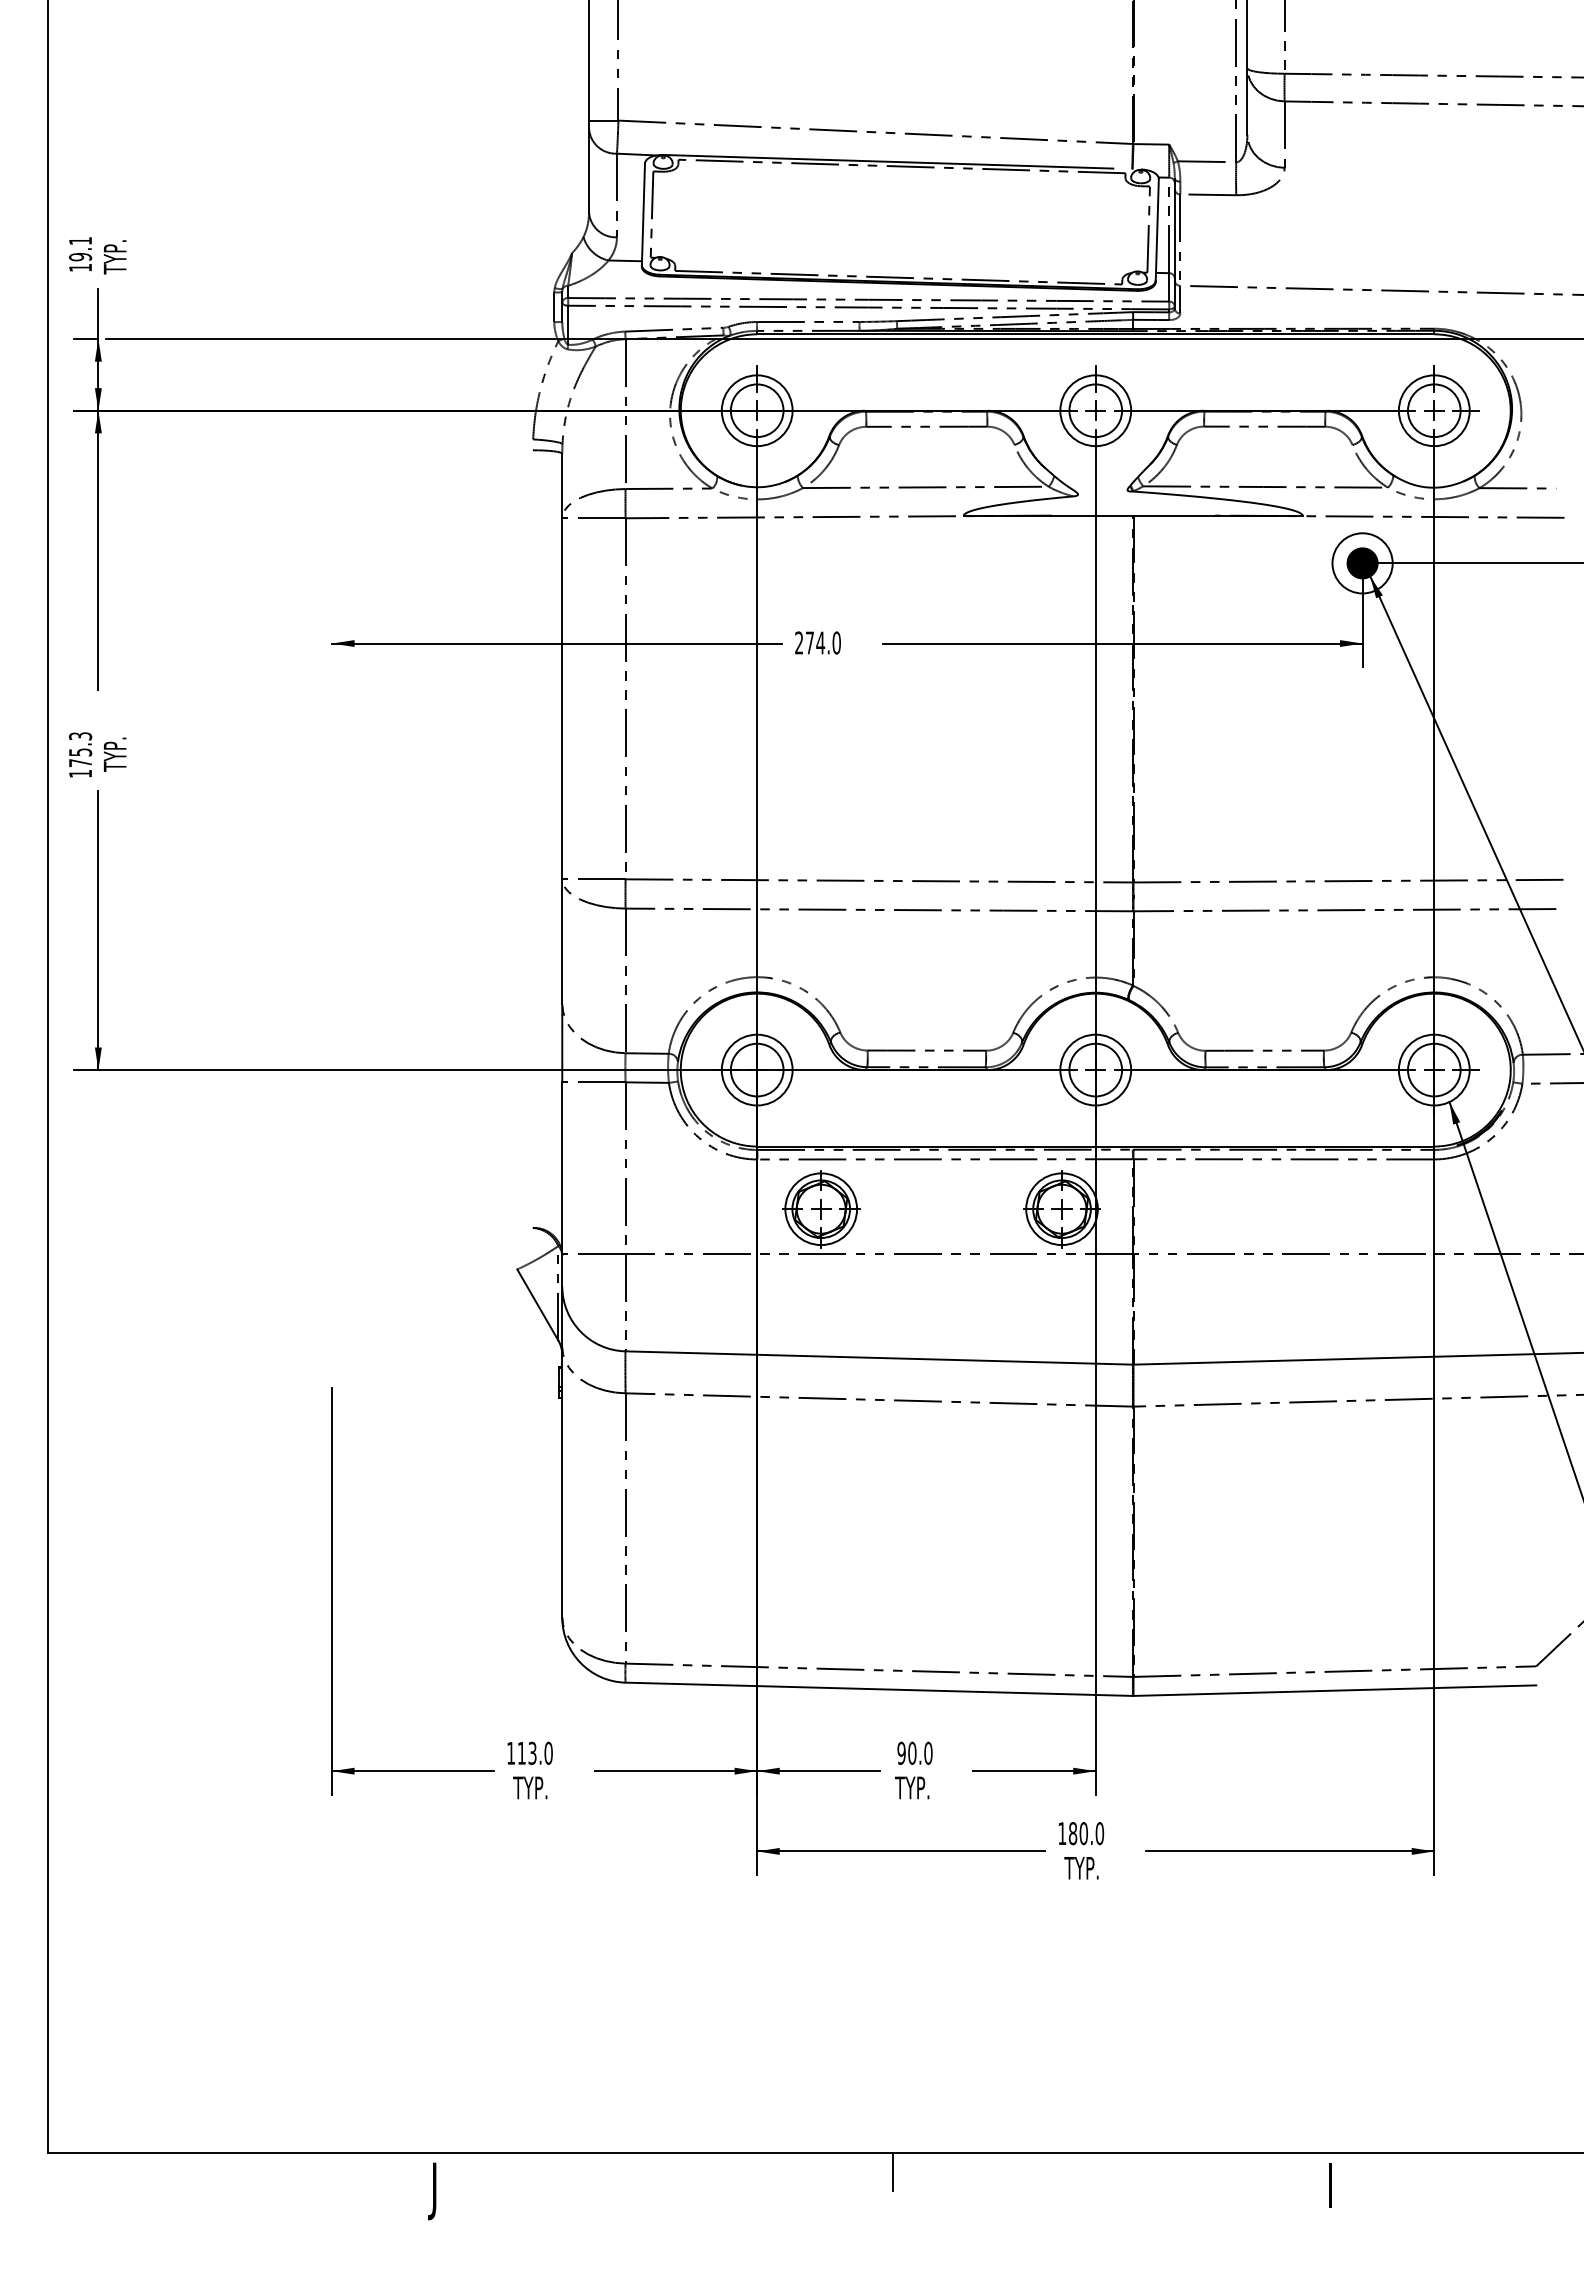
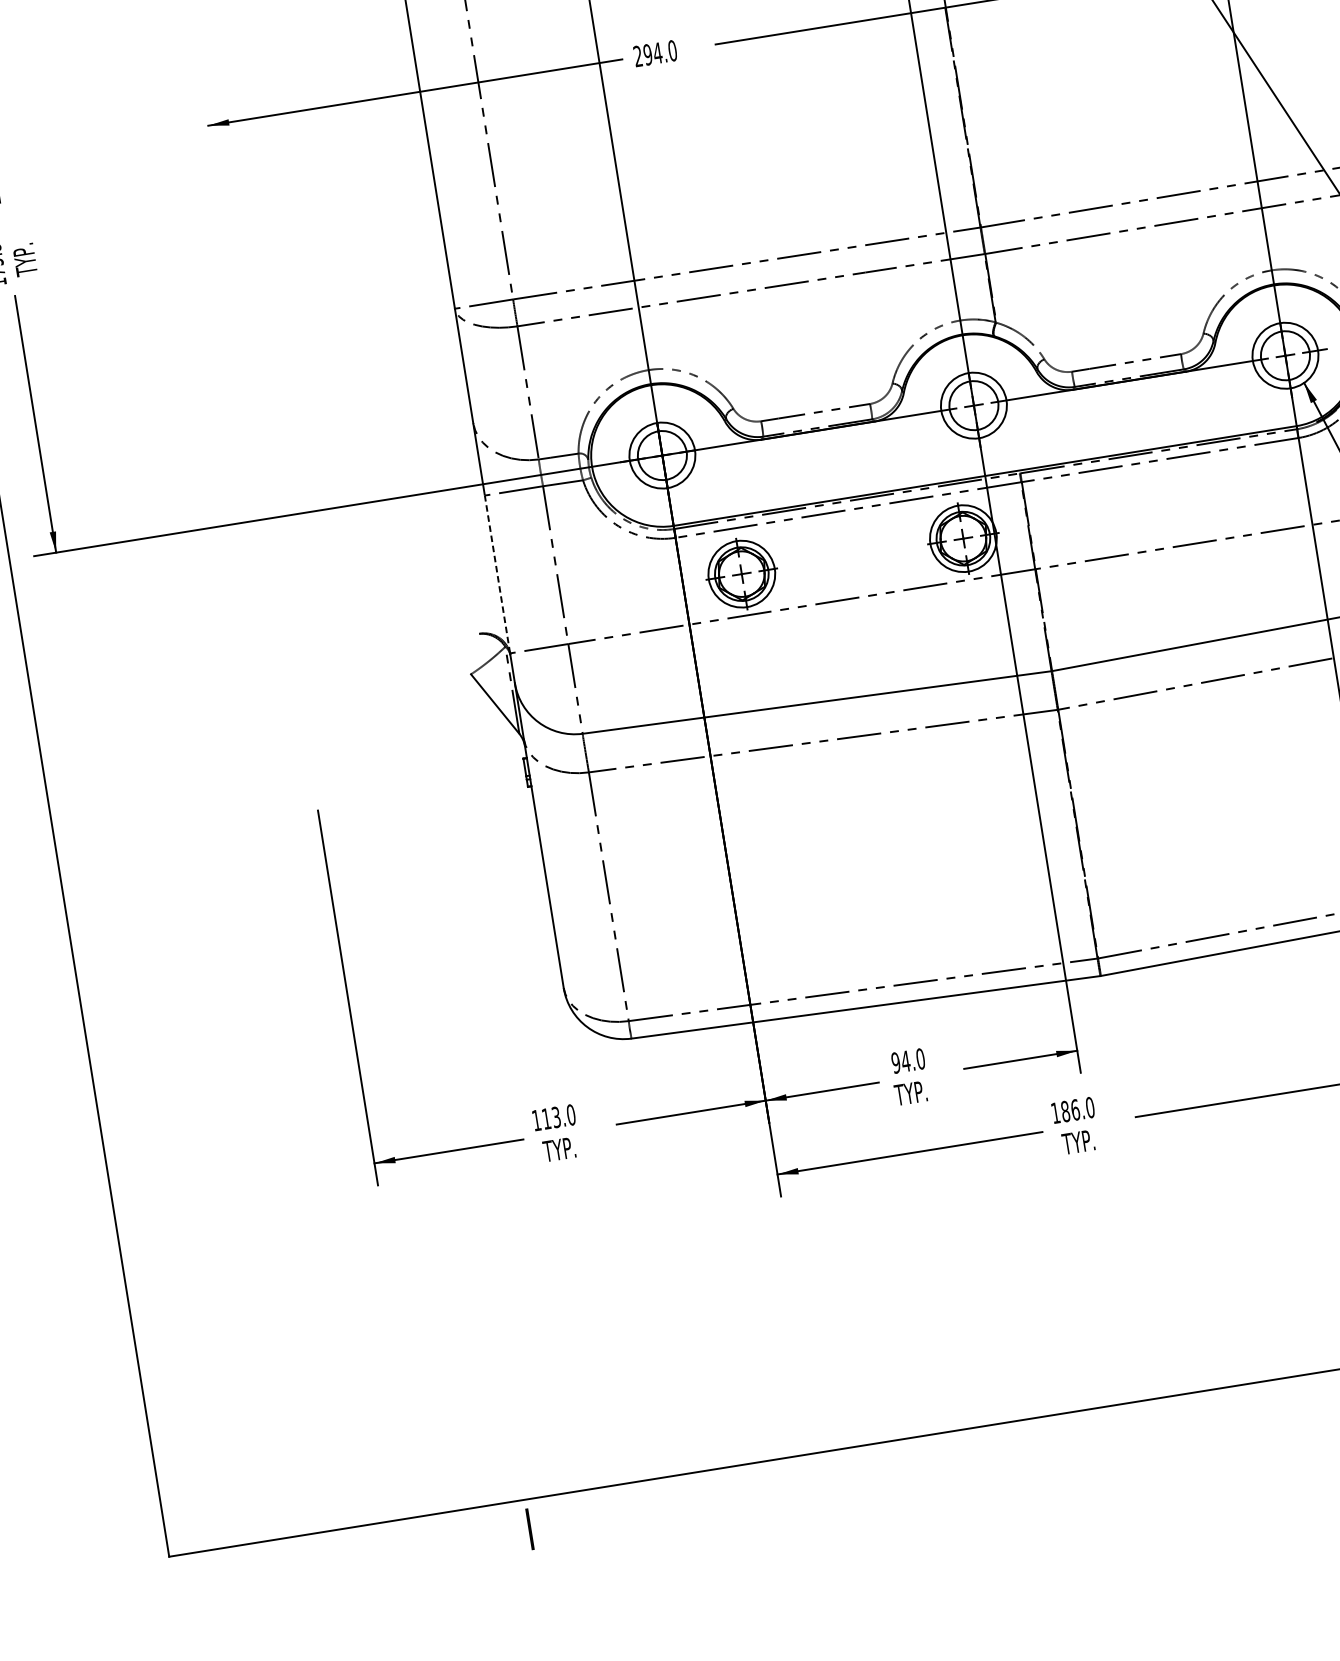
text: (809, 642) -> (647, 54), 274.0 -> 294.0
line: (562, 1168) -> (497, 574), solid -> dashed
text: (911, 1752) -> (904, 1060), 90.0 -> 94.0
text: (1083, 1833) -> (1075, 1109), 180.0 -> 186.0
line: (892, 2171) -> (949, 1449), removed
text: (432, 2191) -> (528, 1535), J -> I

